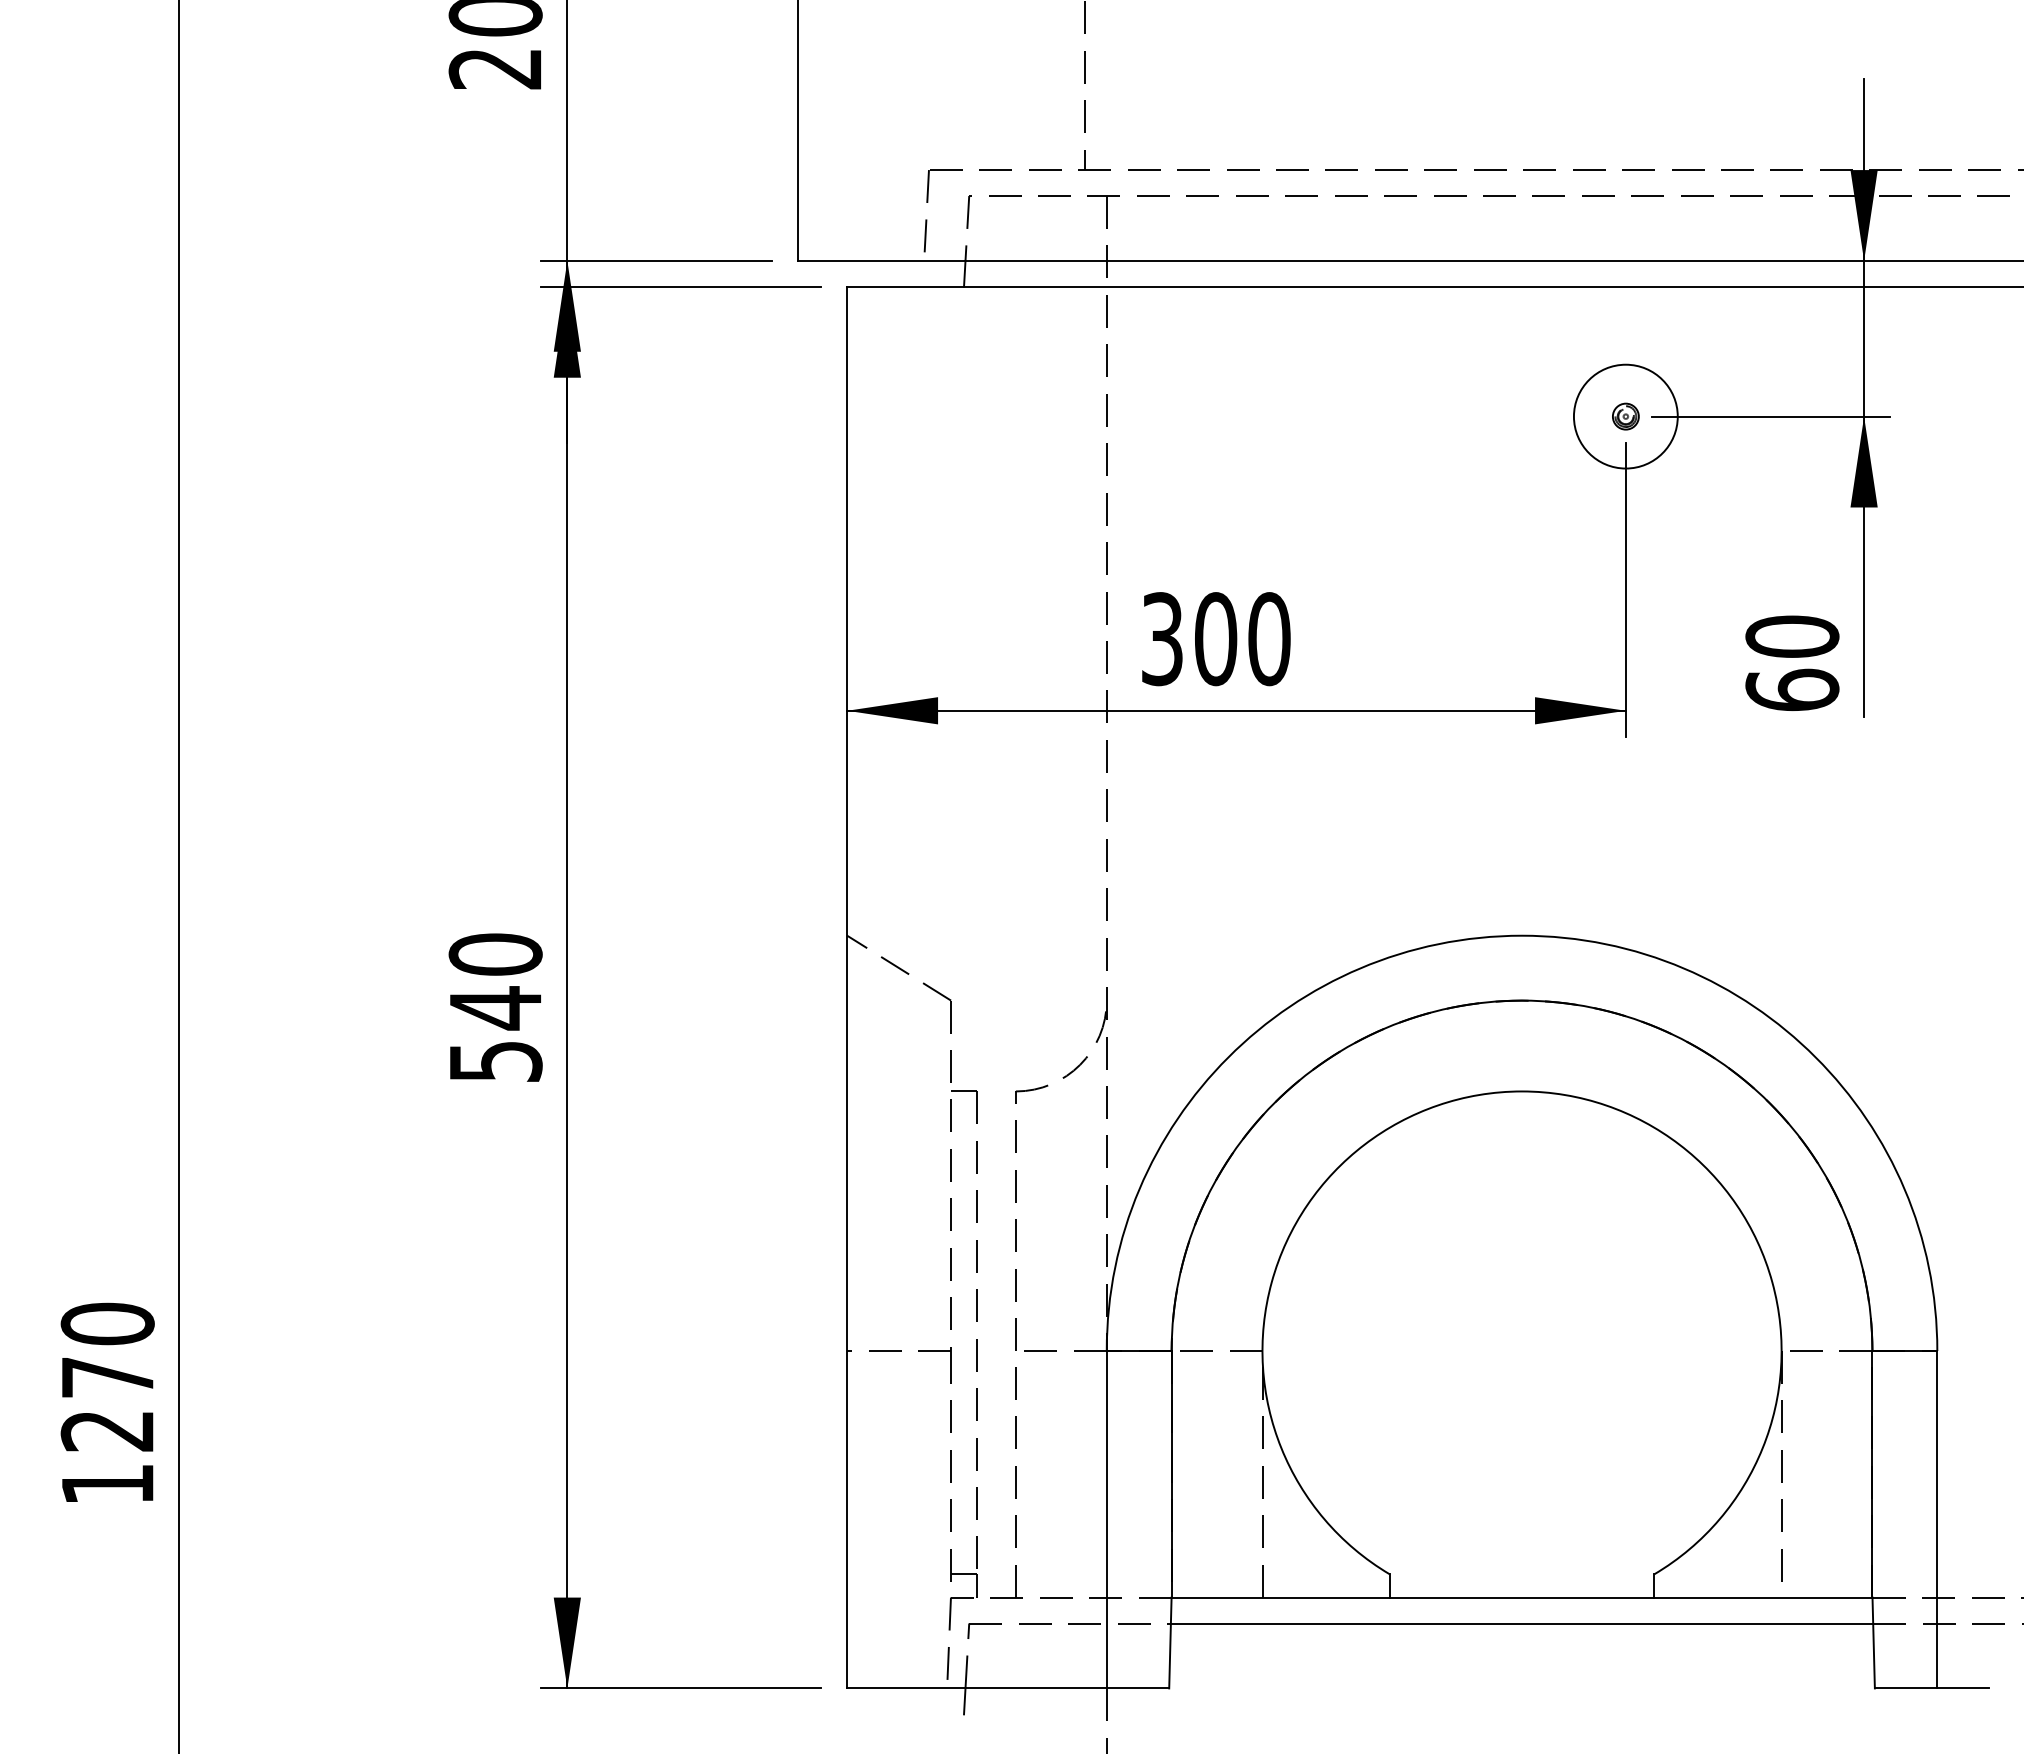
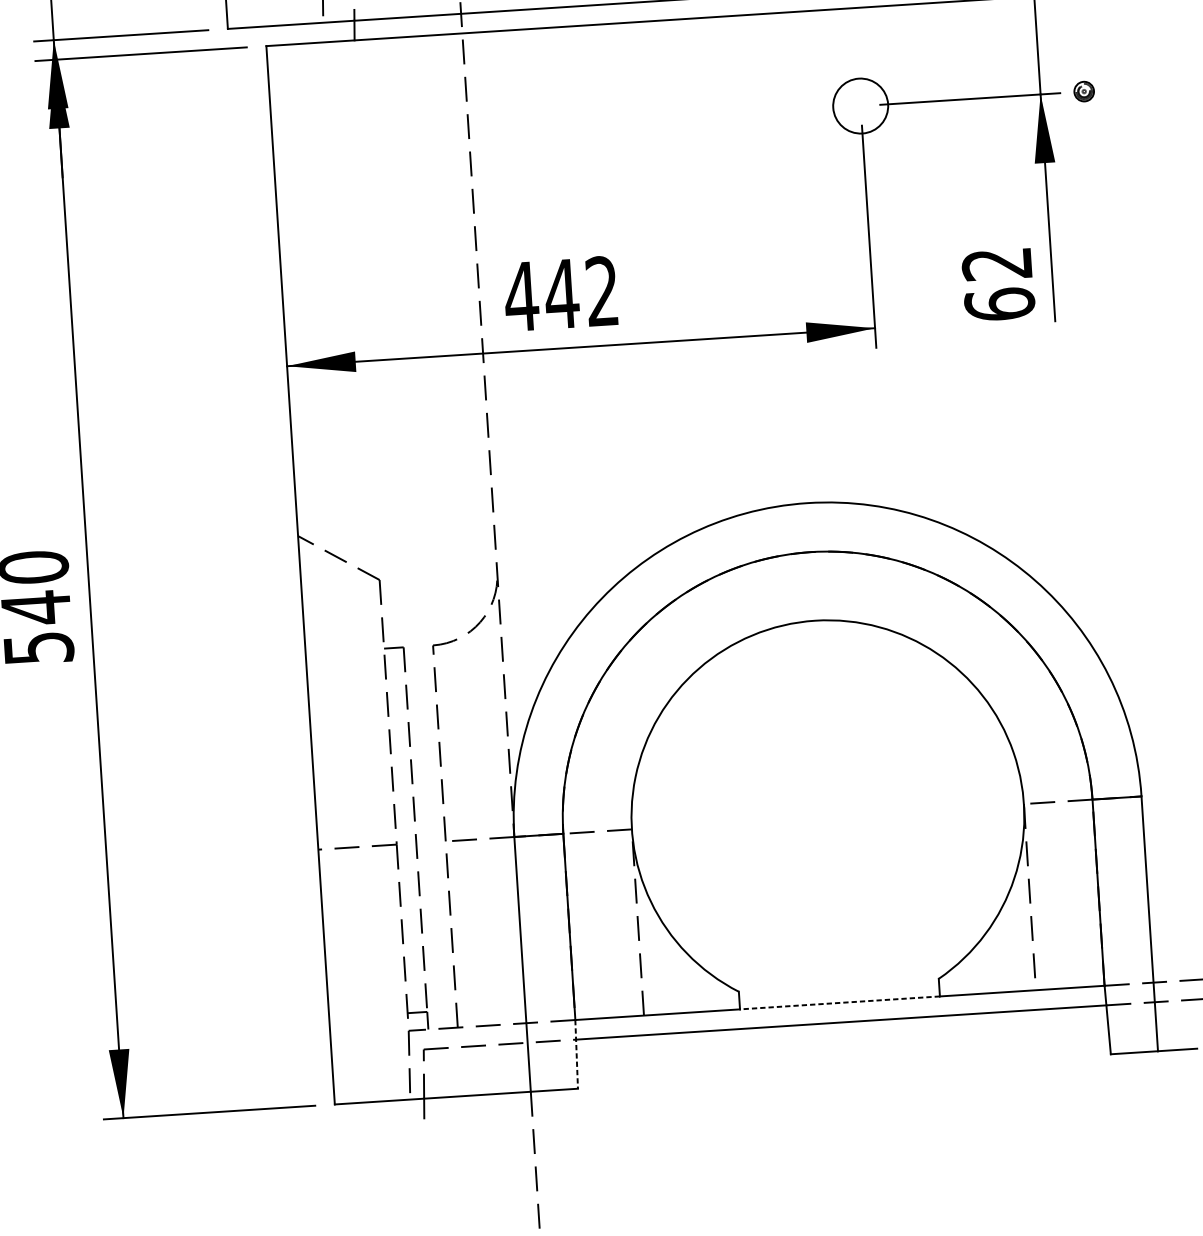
circle: (1625, 416) -> (860, 106), size x0.7
part: (1625, 416) -> (1083, 91), moved
text: (1792, 636) -> (997, 263), 60 -> 62
text: (1215, 639) -> (561, 294), 300 -> 442
line: (1521, 1597) -> (839, 1002), solid -> dashed
line: (1170, 1643) -> (576, 1054), solid -> dashed

